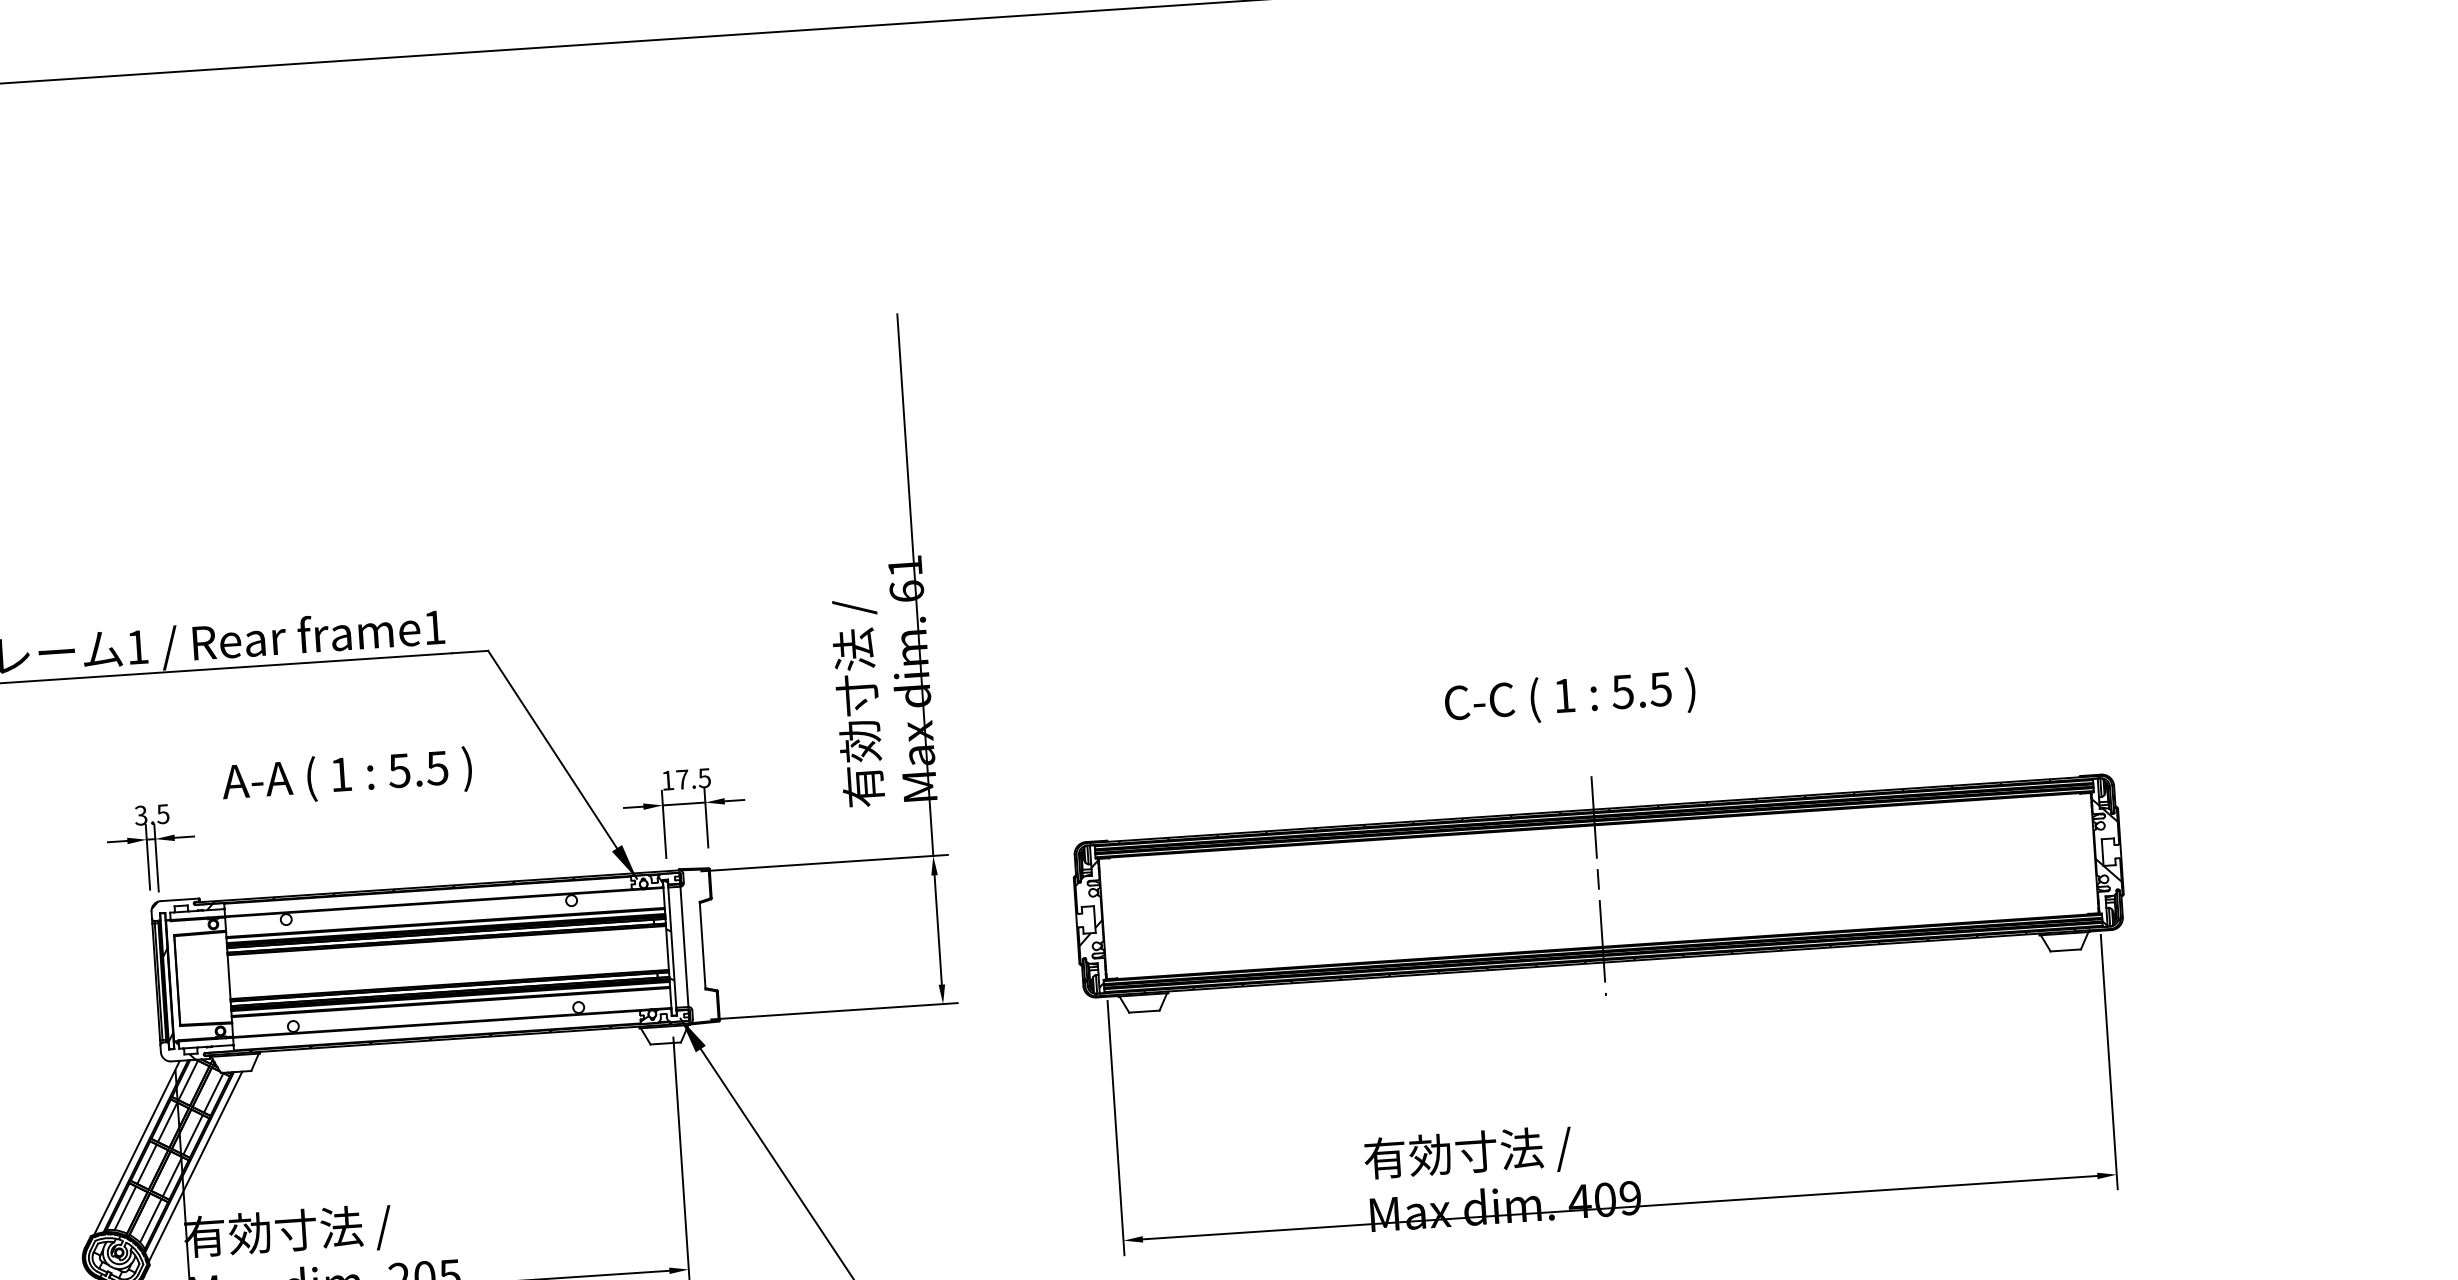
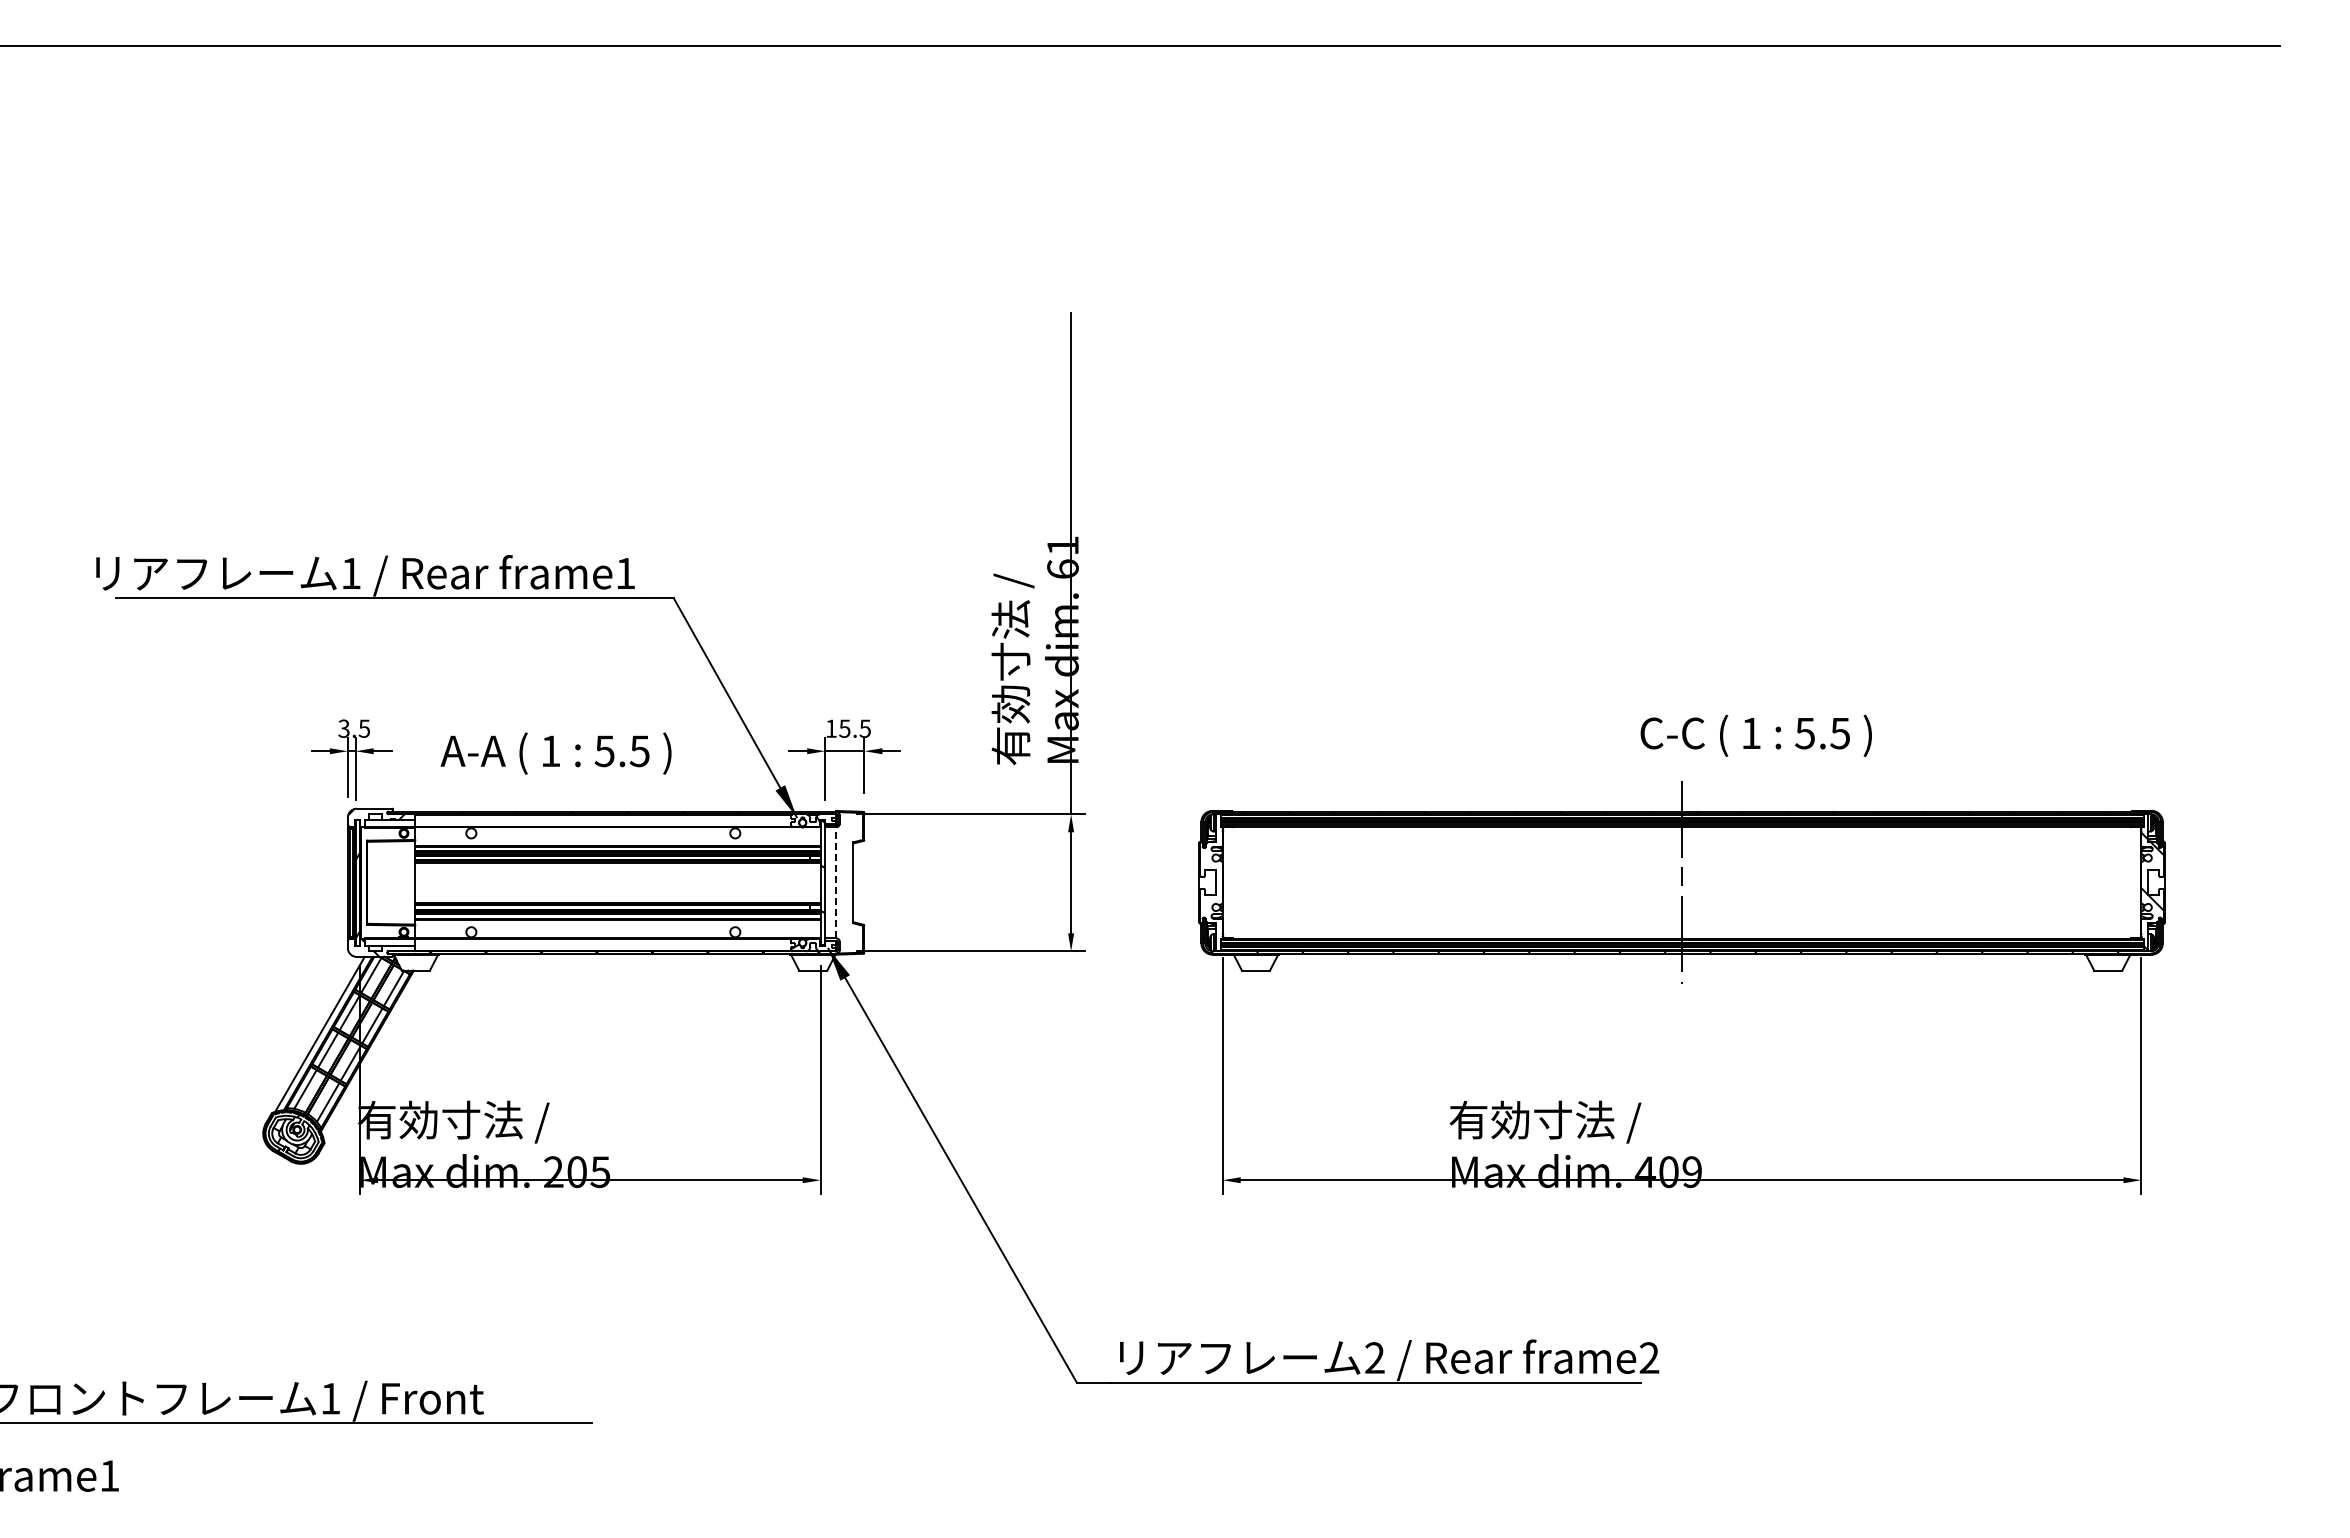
text: (1569, 697) -> (1755, 735), moved
text: (346, 776) -> (555, 753), moved
text: (682, 779) -> (844, 728), 17.5 -> 15.5
hatch: (1090, 924) -> (1211, 887), removed
line: (684, 946) -> (836, 882), solid -> dashed
line: (195, 1165) -> (372, 1054), removed

